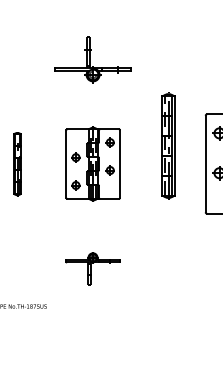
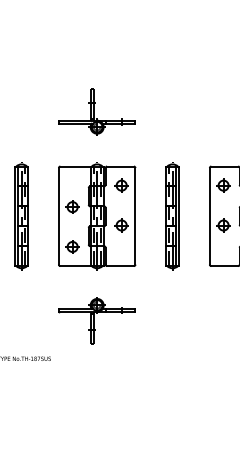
part: (168, 146) -> (172, 216), moved
part: (17, 164) -> (21, 216), size x1.67
part: (93, 164) -> (97, 216), size x1.43
part: (92, 268) -> (96, 320), size x1.43

